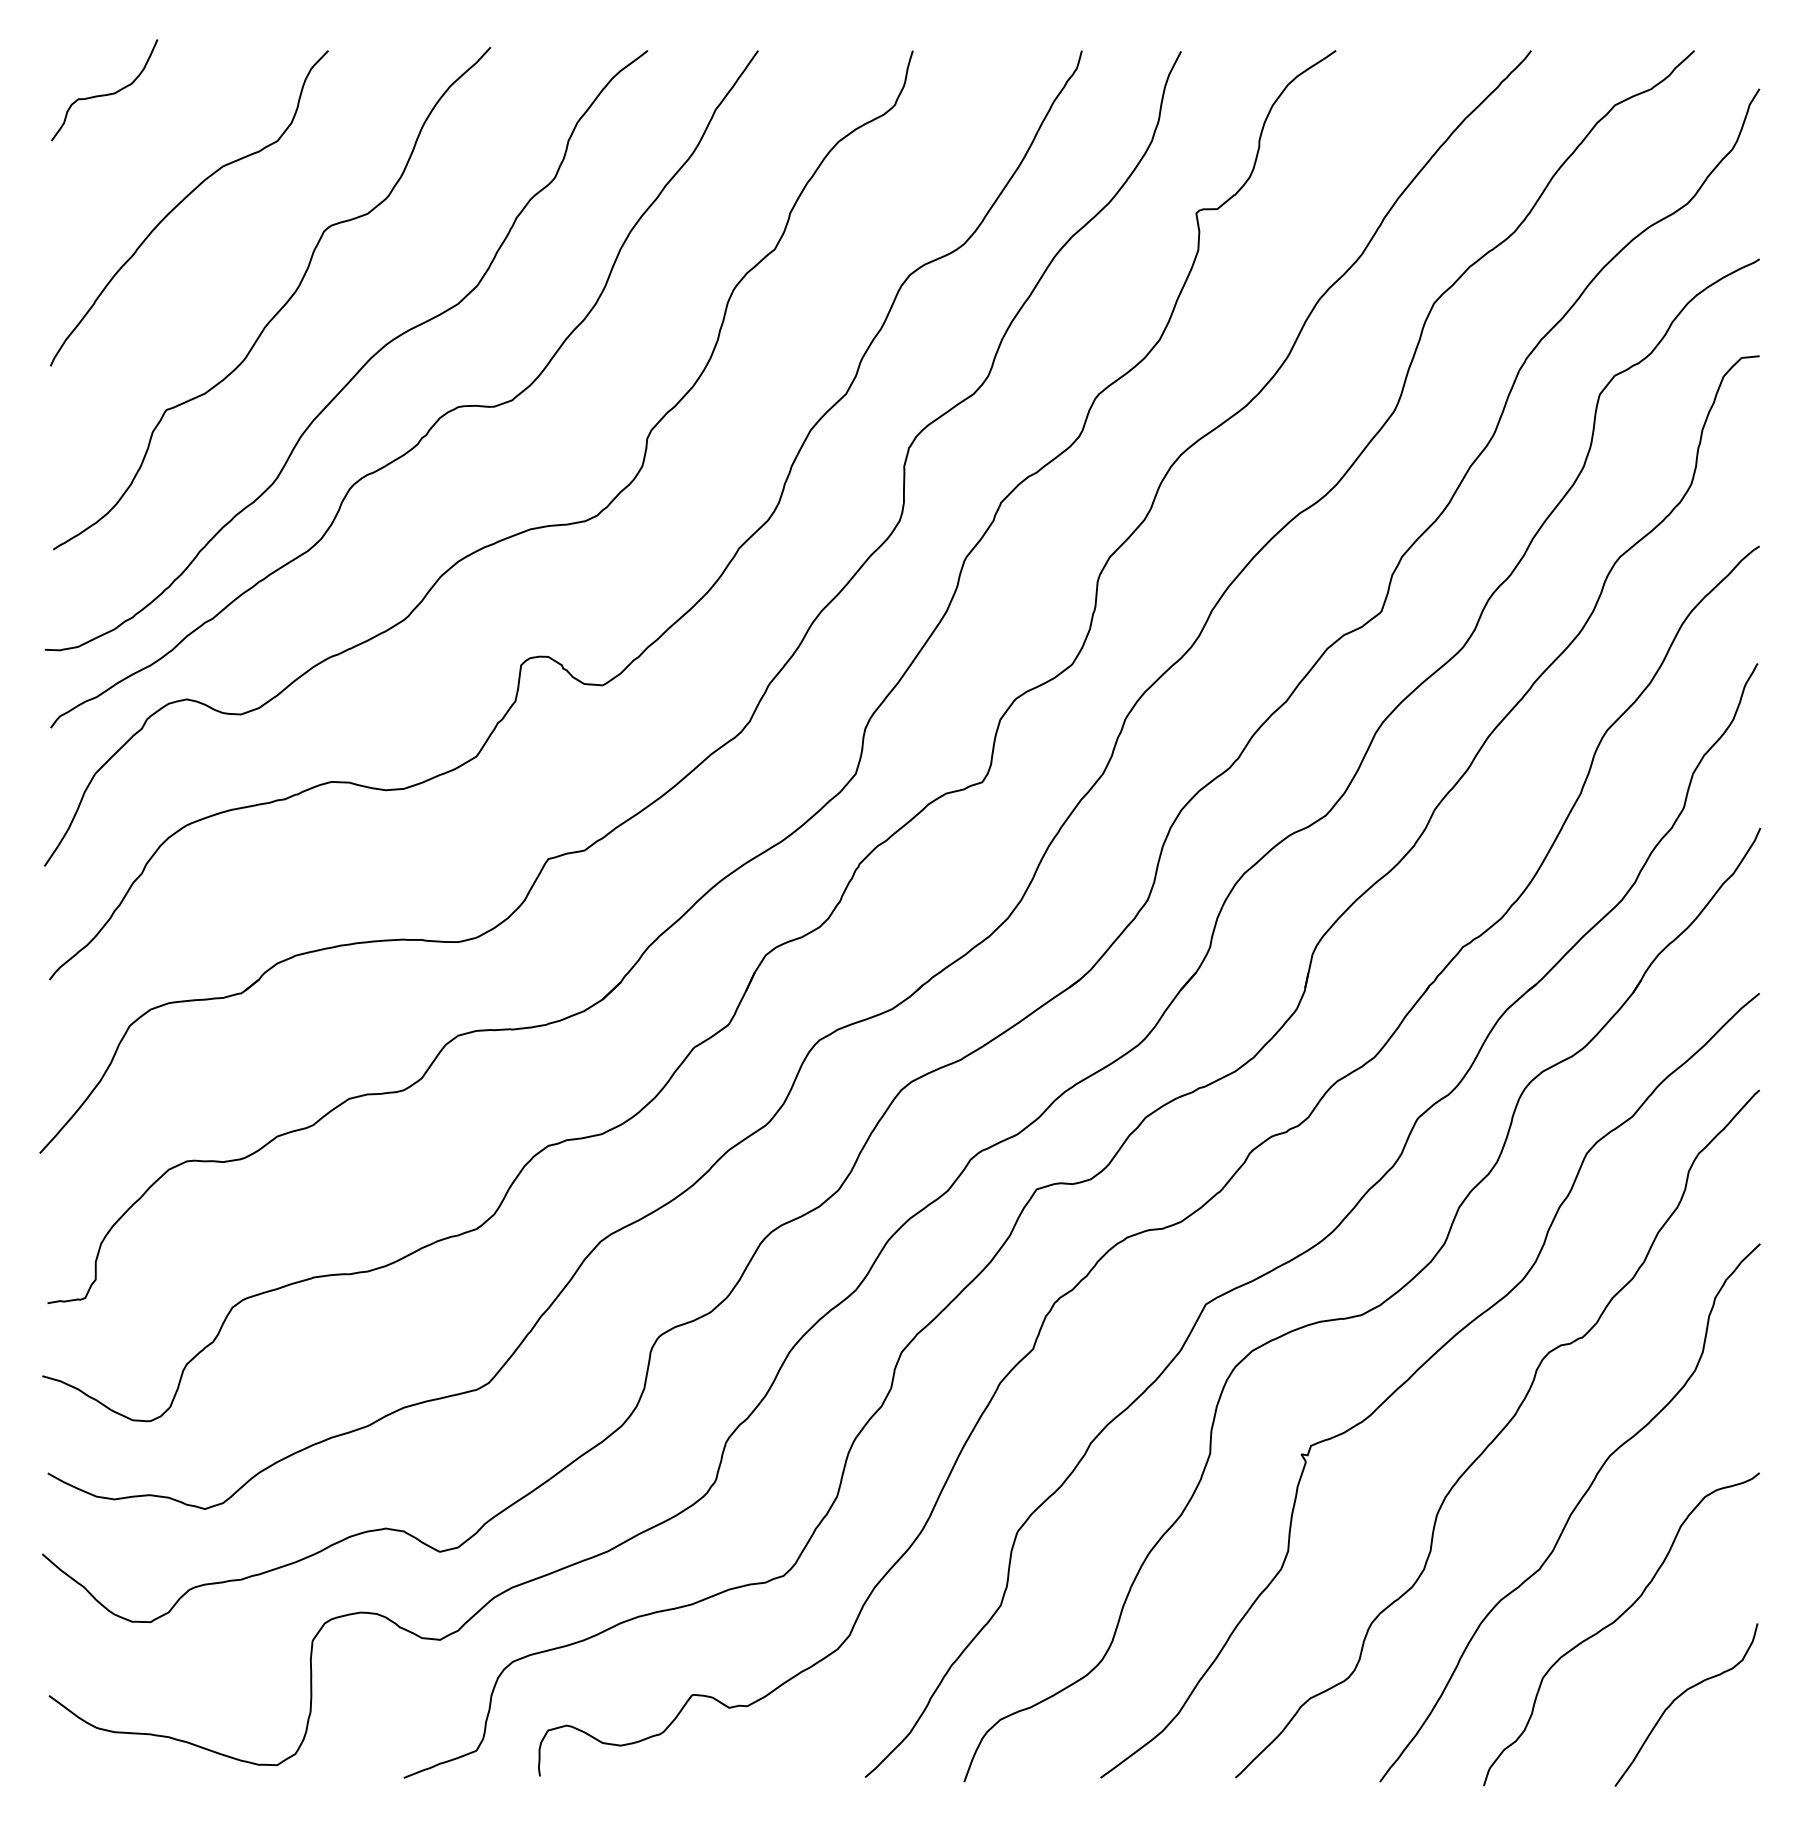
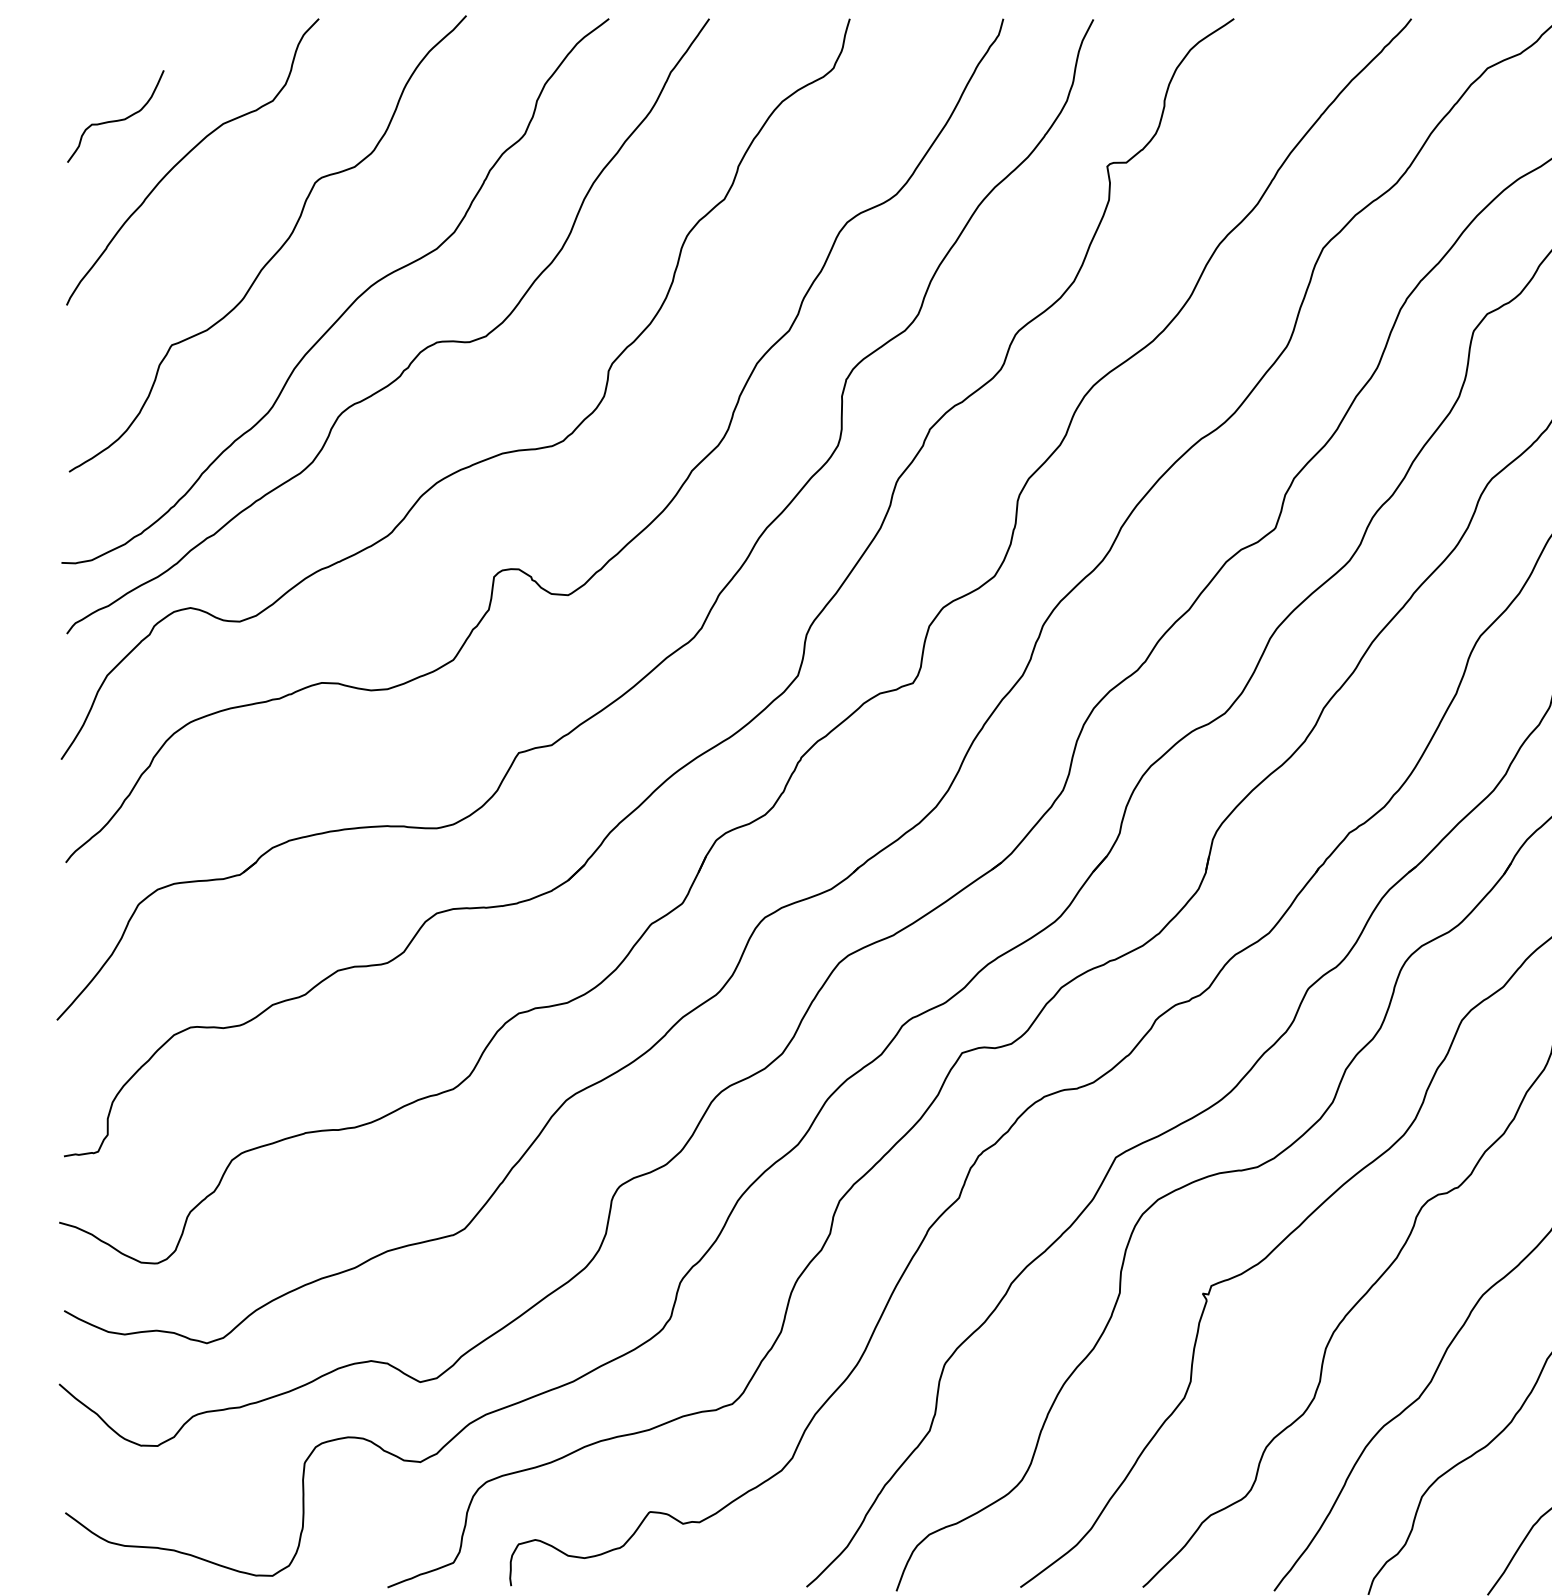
curve: (104, 94) -> (115, 120), moved

